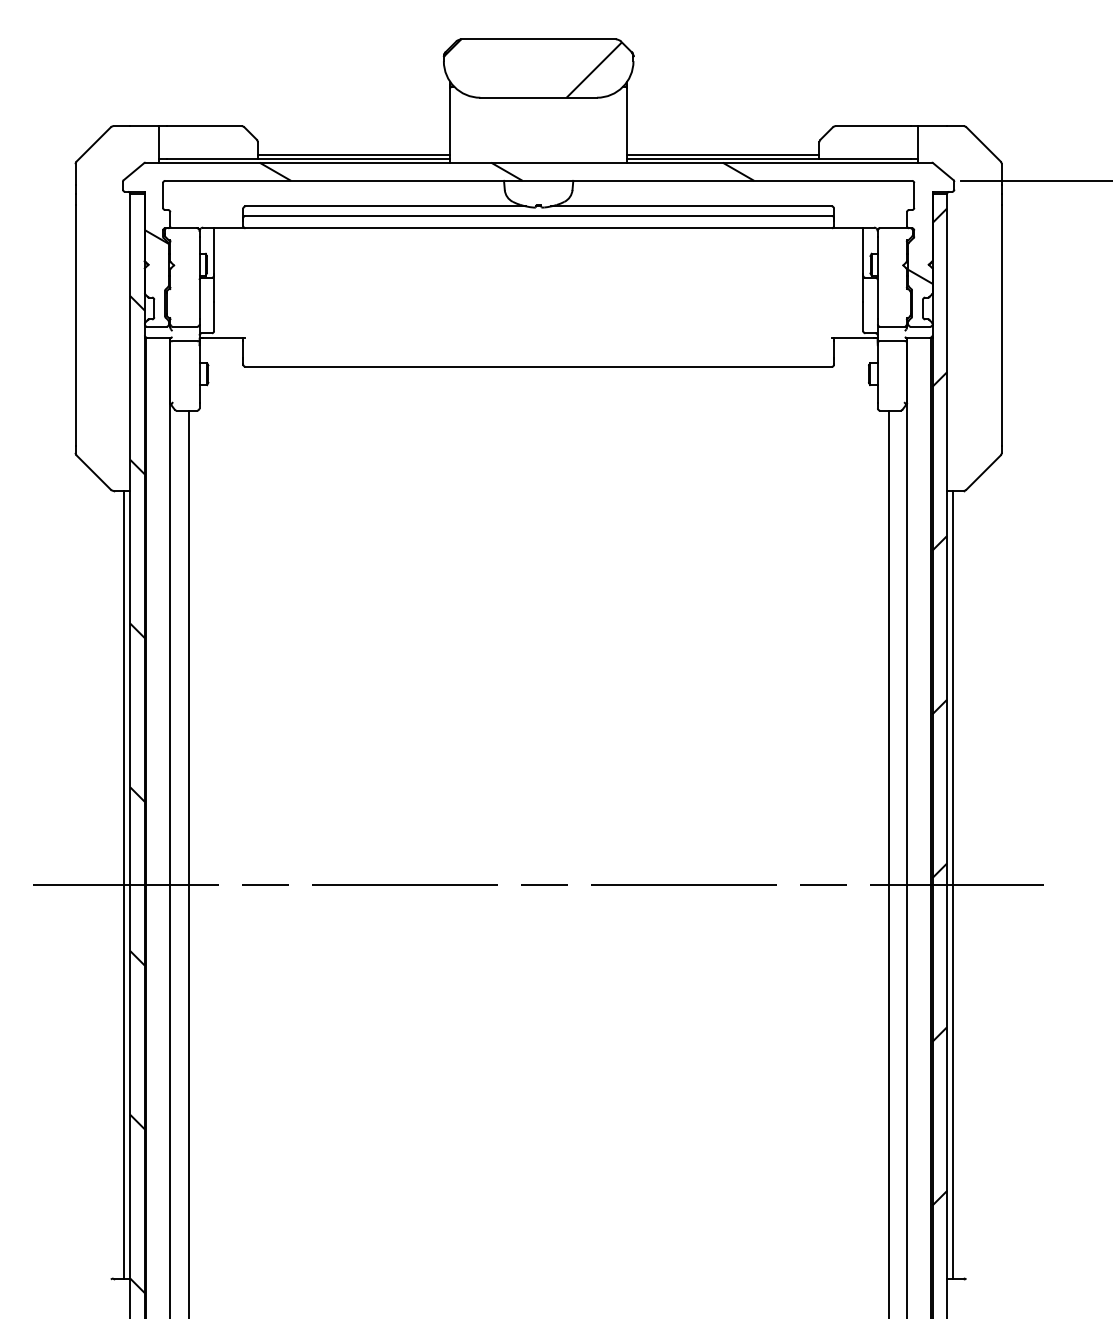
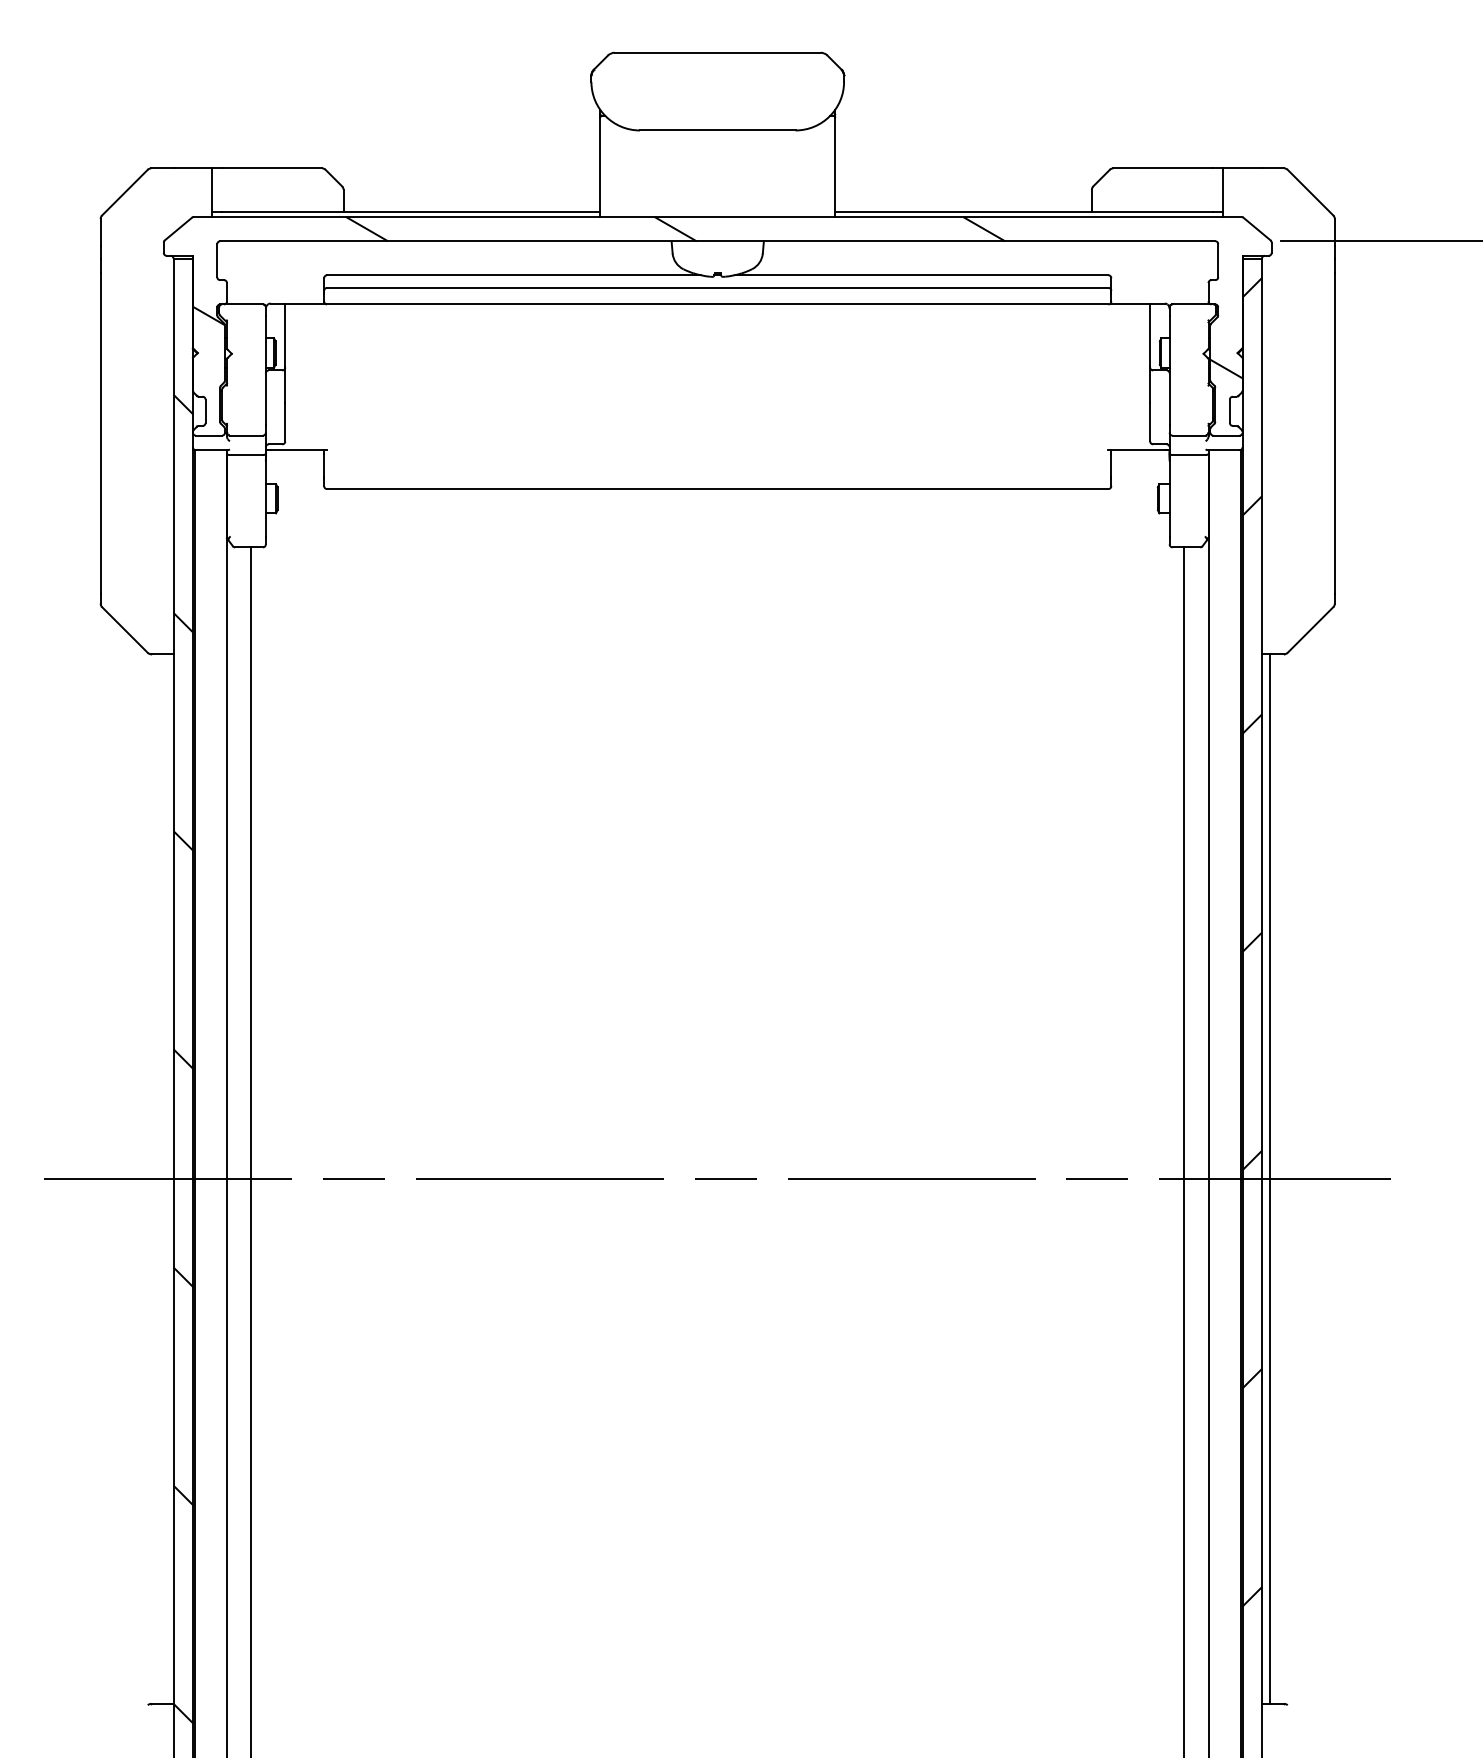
hatch: (532, 68) -> (709, 91), removed
line: (353, 155) -> (471, 207), removed
line: (723, 155) -> (963, 207), removed
line: (124, 884) -> (165, 1178), removed

